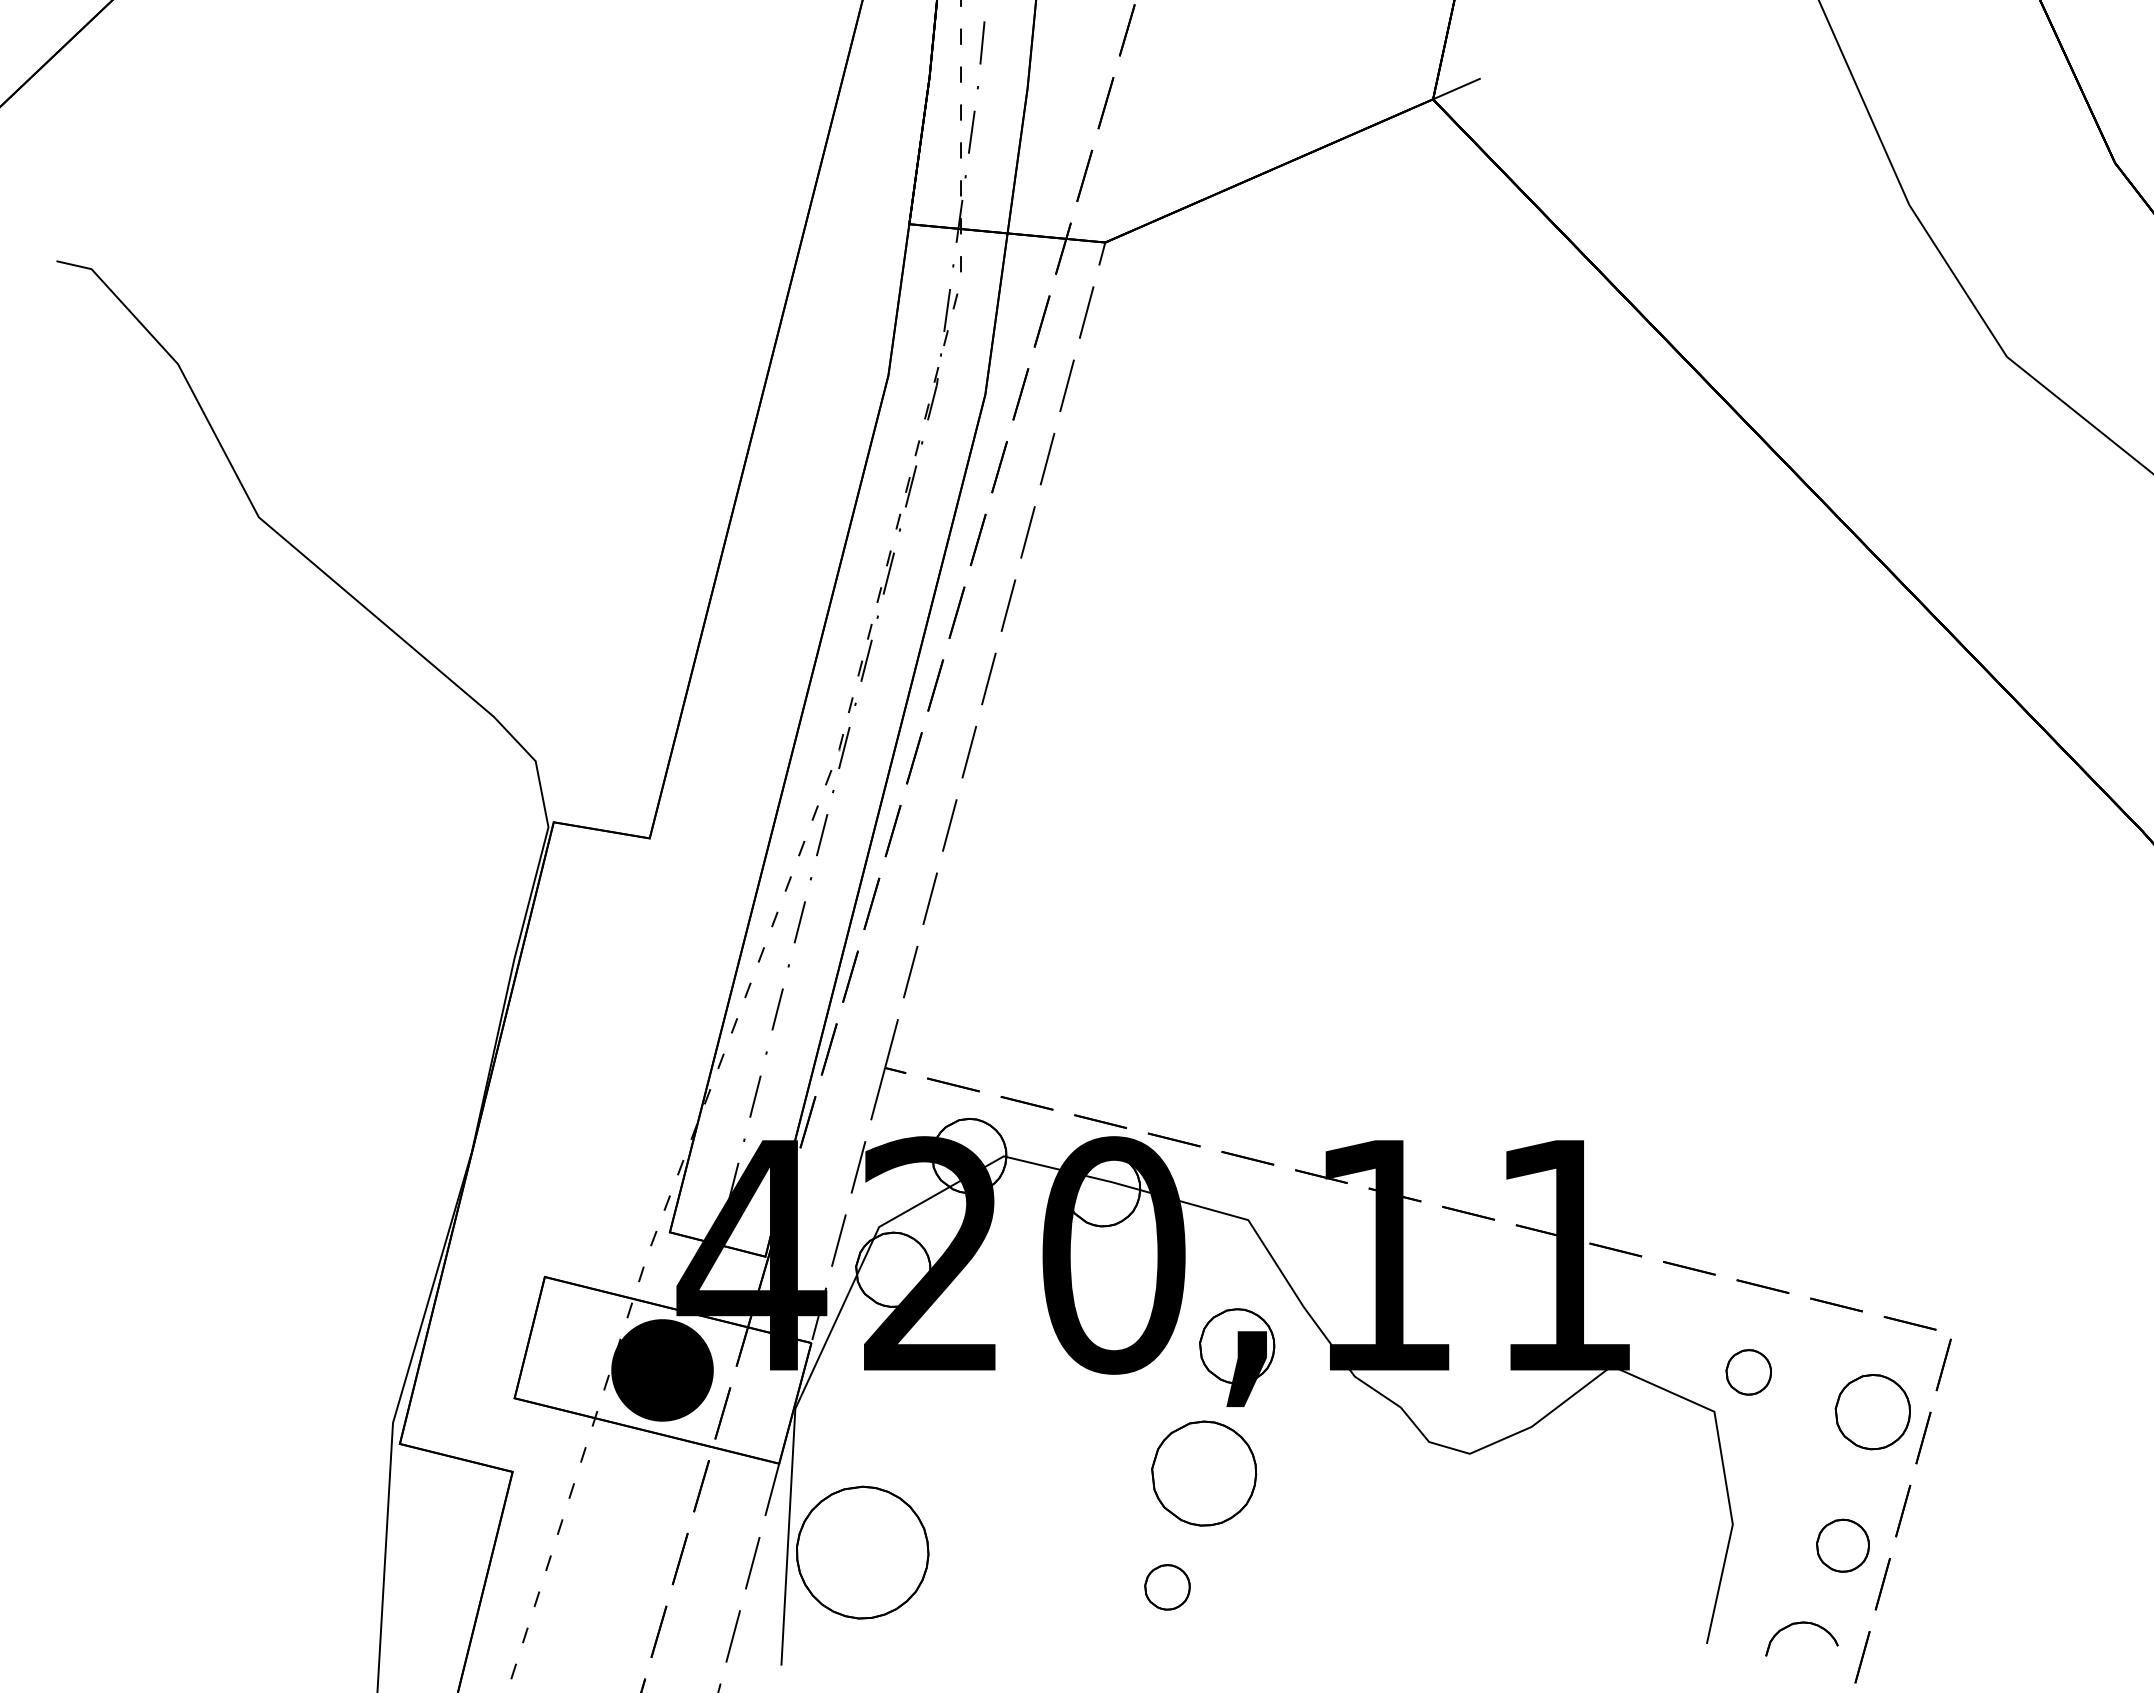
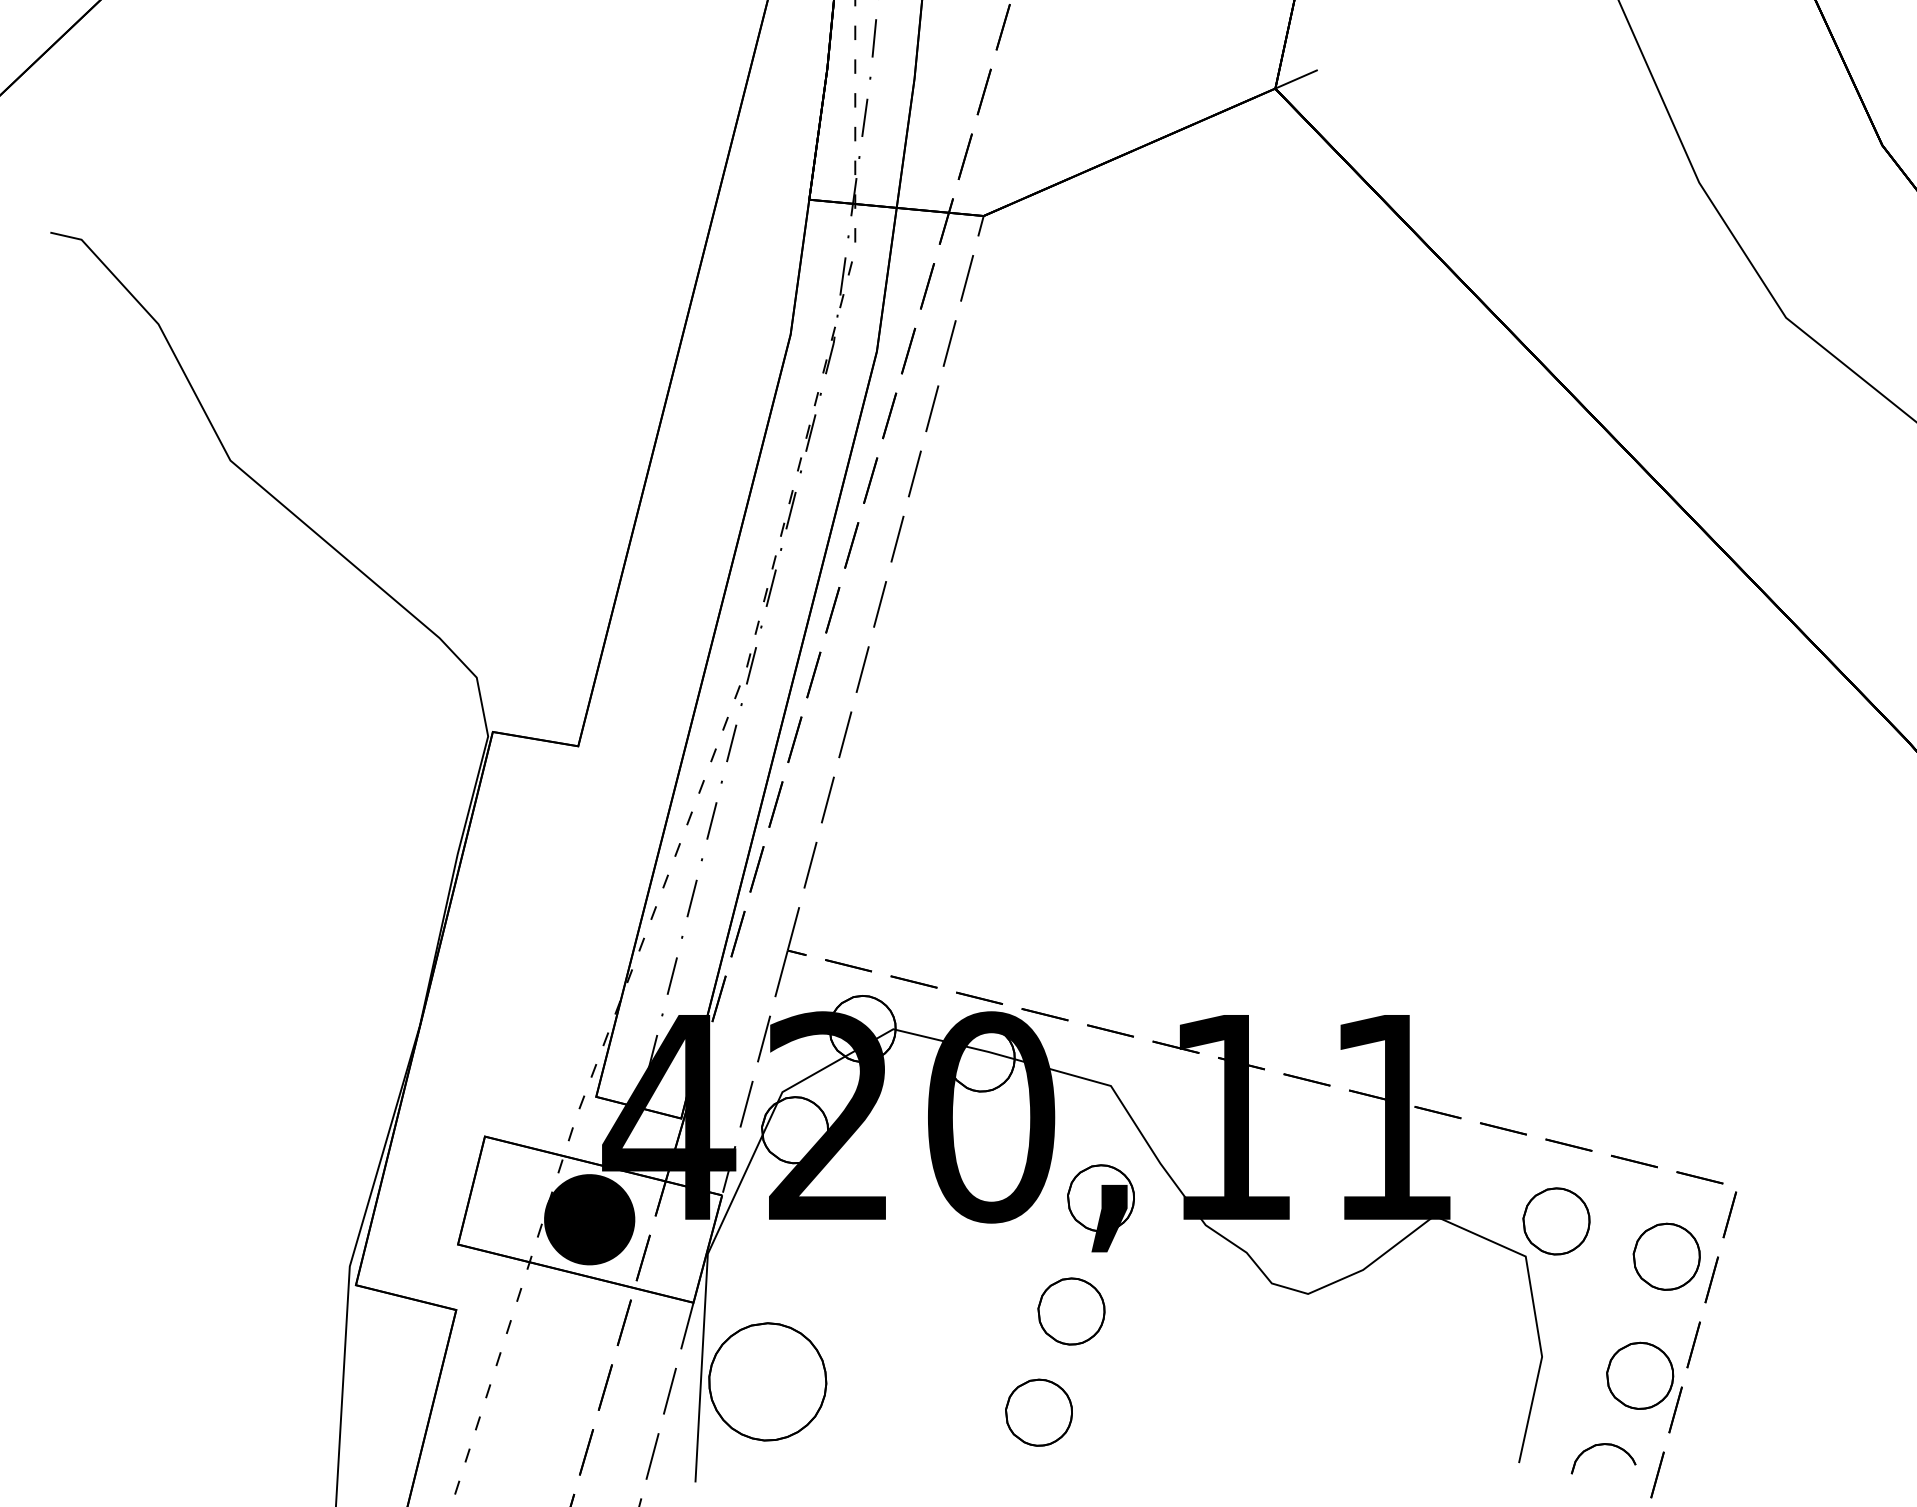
part: (1748, 1372) -> (1556, 1221), size x1.67
part: (1203, 1473) -> (1071, 1311), size x0.71
part: (1842, 1545) -> (1639, 1375), size x1.43
part: (1167, 1587) -> (1039, 1412), size x1.67

